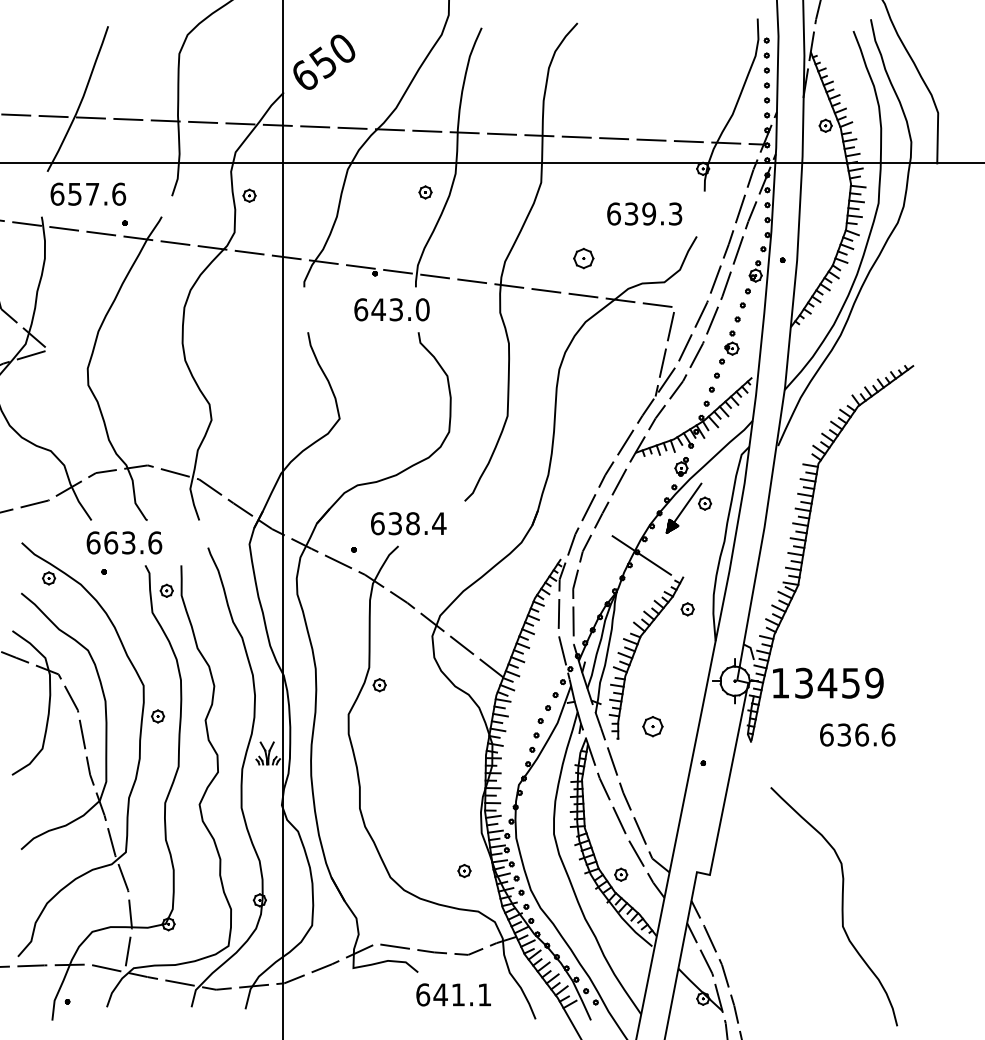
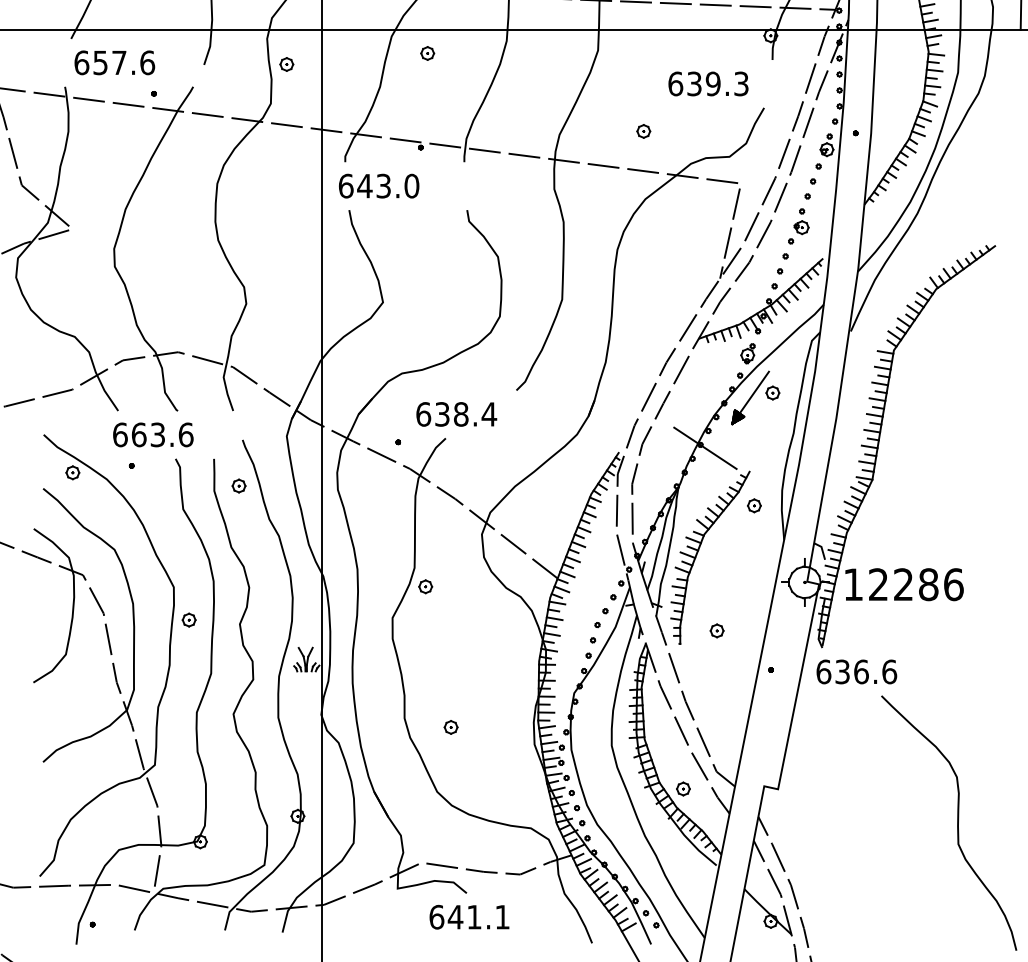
part: (425, 192) -> (427, 53), moved
part: (584, 258) -> (644, 131), size x0.62
text: (391, 309) -> (378, 185), moved
part: (166, 590) -> (238, 485), moved
text: (839, 682) -> (916, 583), 13459 -> 12286
part: (652, 726) -> (716, 630), size x0.62
text: (857, 734) -> (856, 671), moved
part: (464, 871) -> (451, 727), moved
curve: (841, 906) -> (956, 822), moved
text: (453, 994) -> (469, 916), moved

